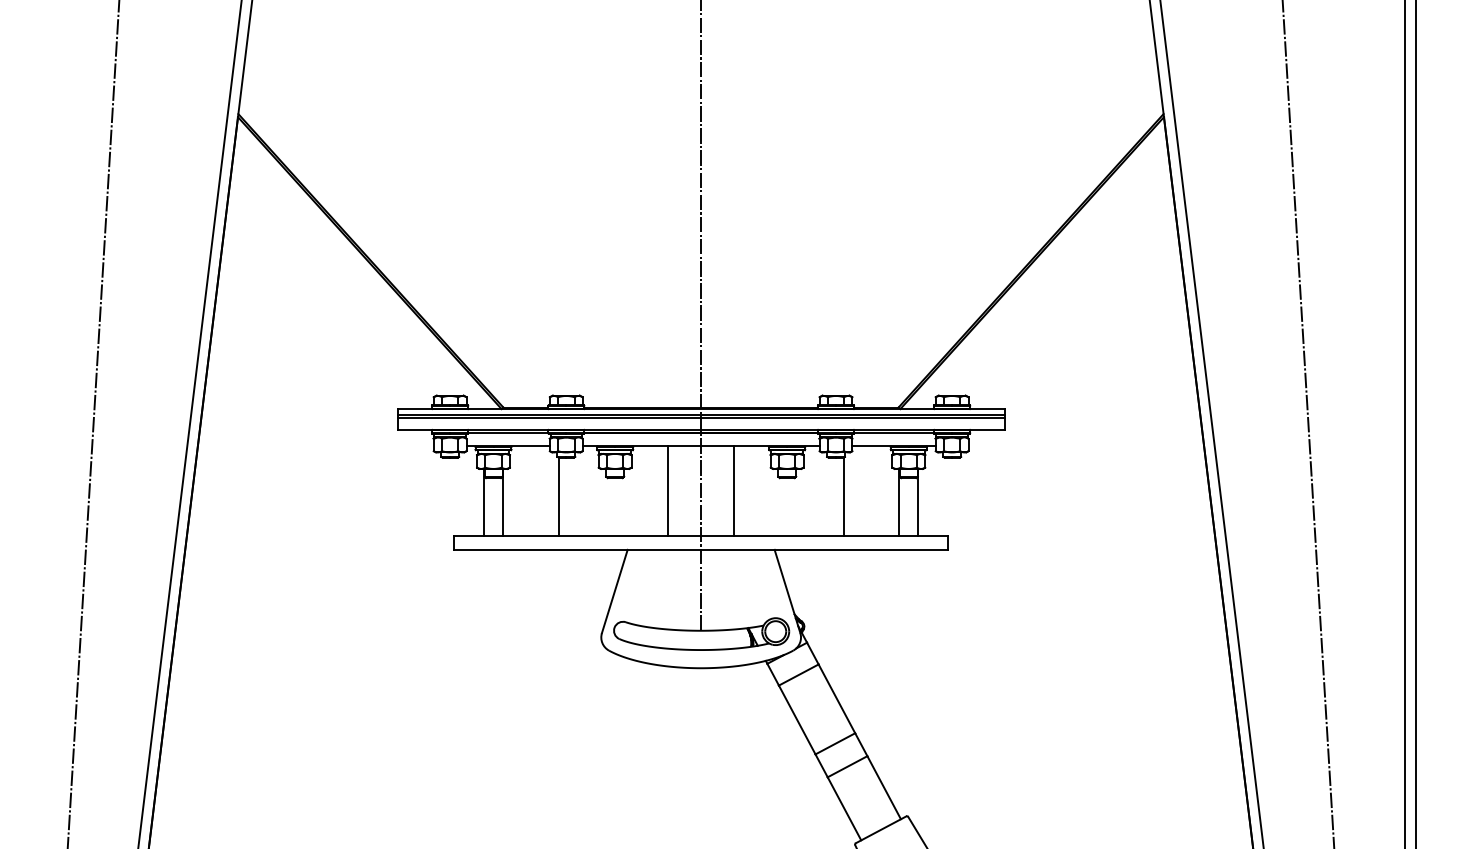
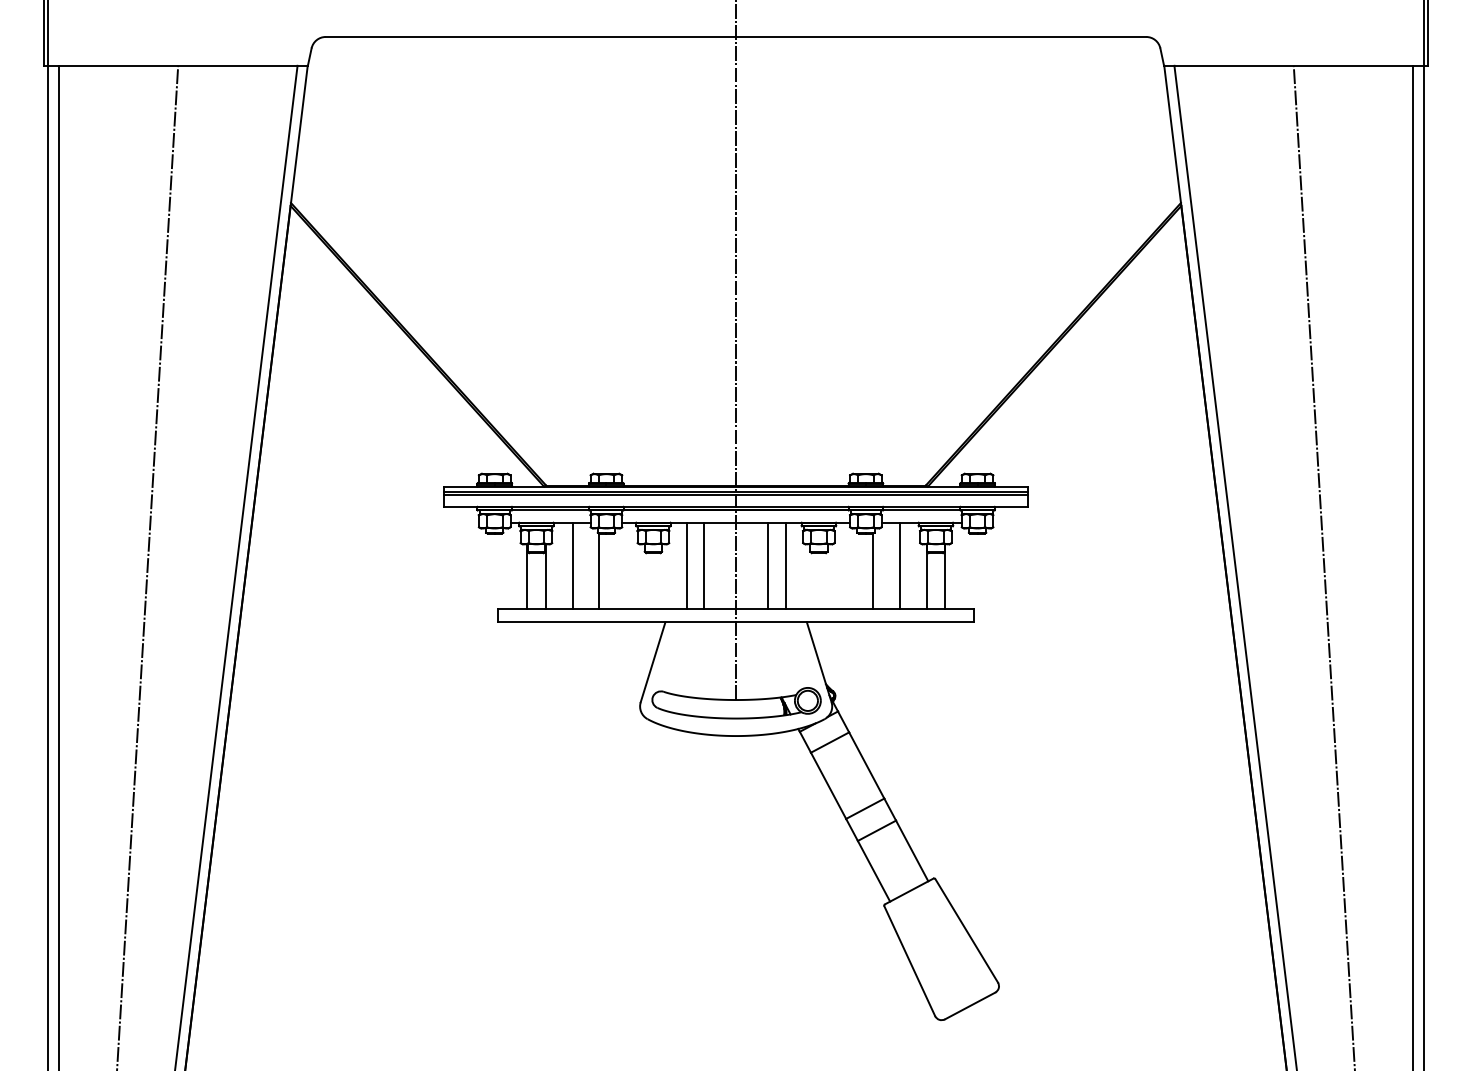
line: (531, 490) -> (572, 565), added
line: (650, 490) -> (687, 565), added
line: (753, 490) -> (786, 565), added
line: (870, 490) -> (899, 565), added

